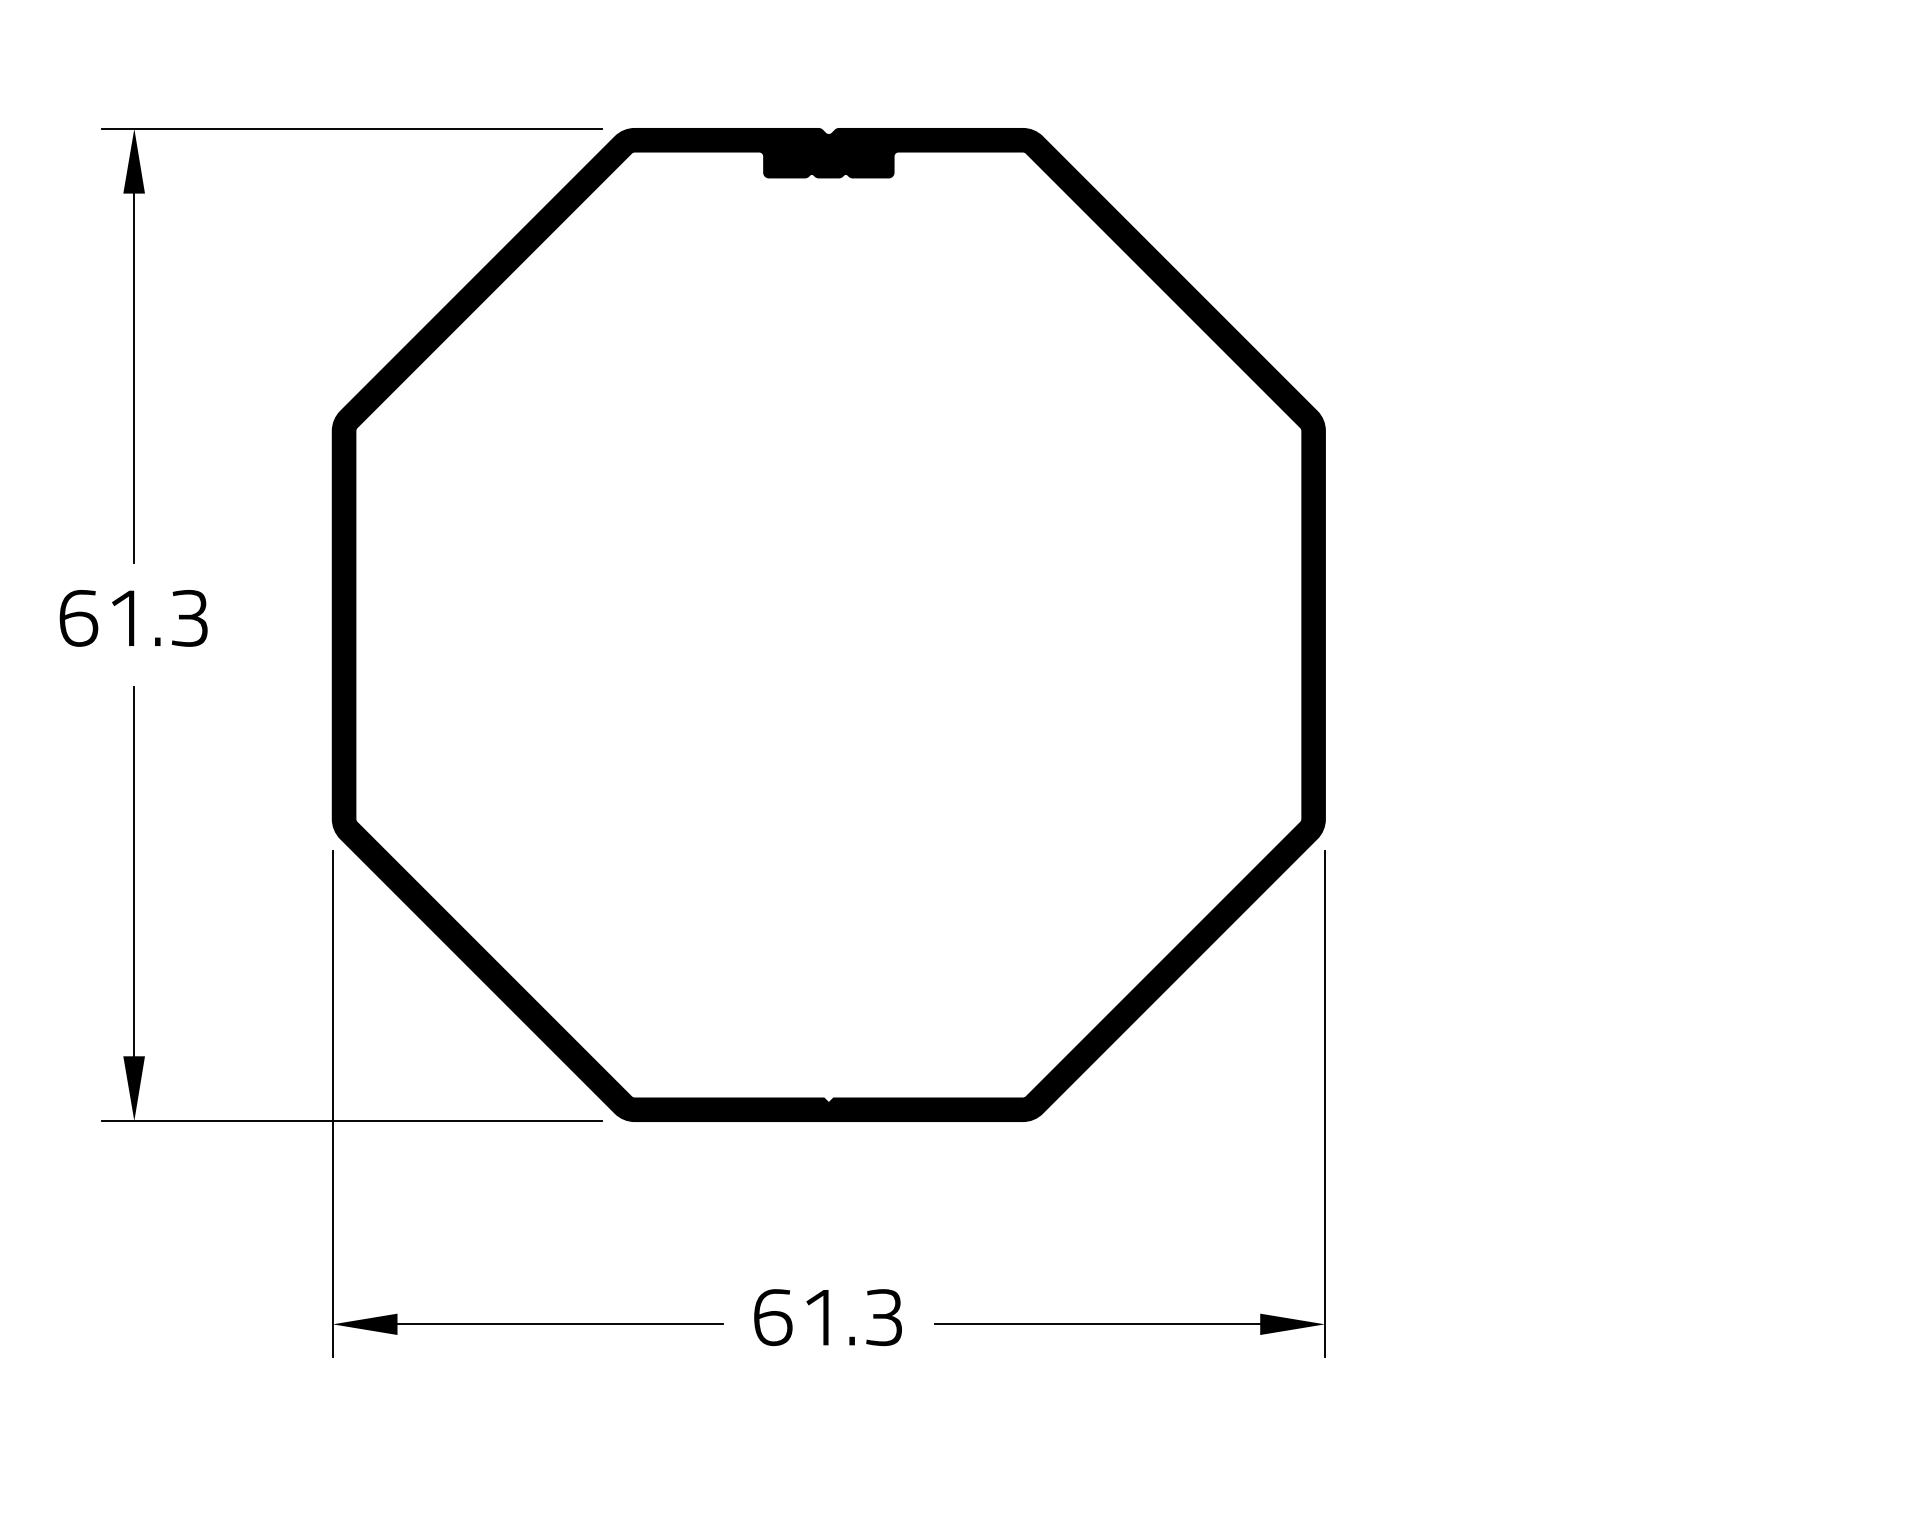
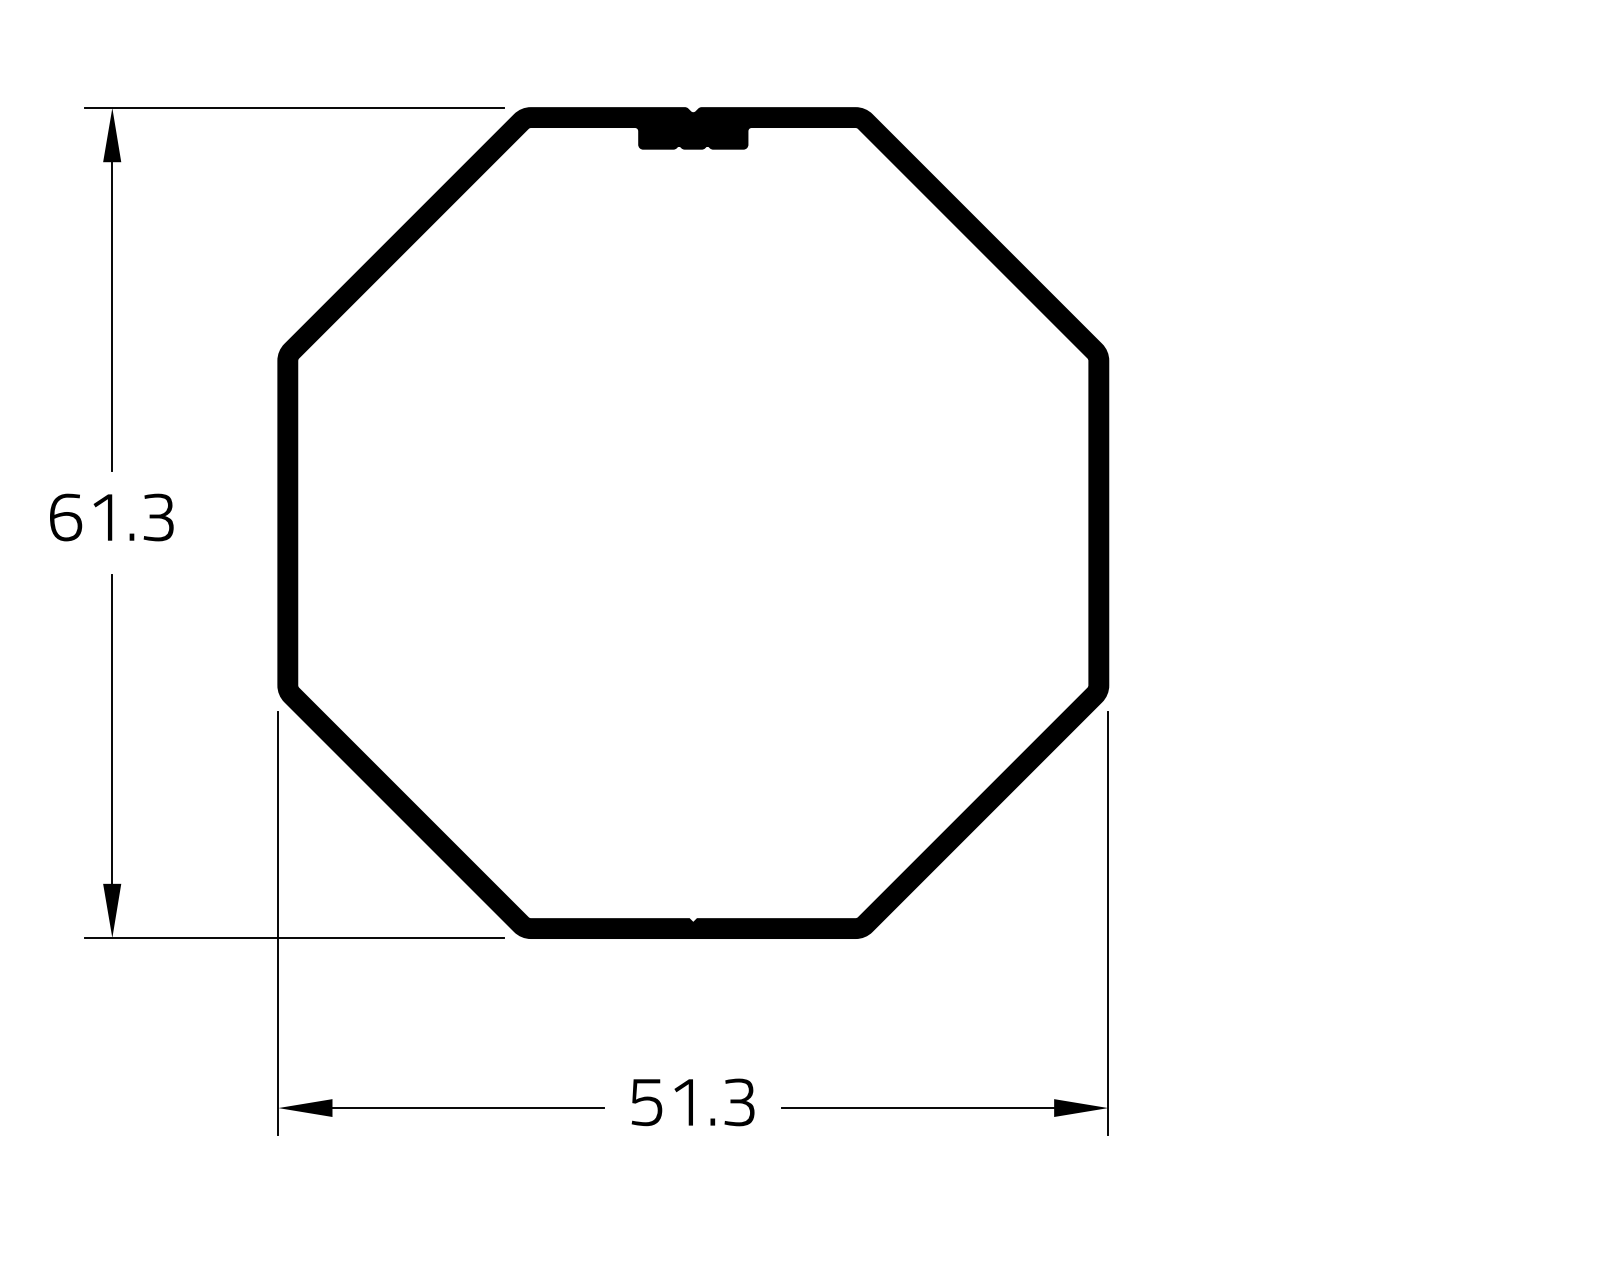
text: (773, 1317) -> (647, 1102), 61.3 -> 51.3

